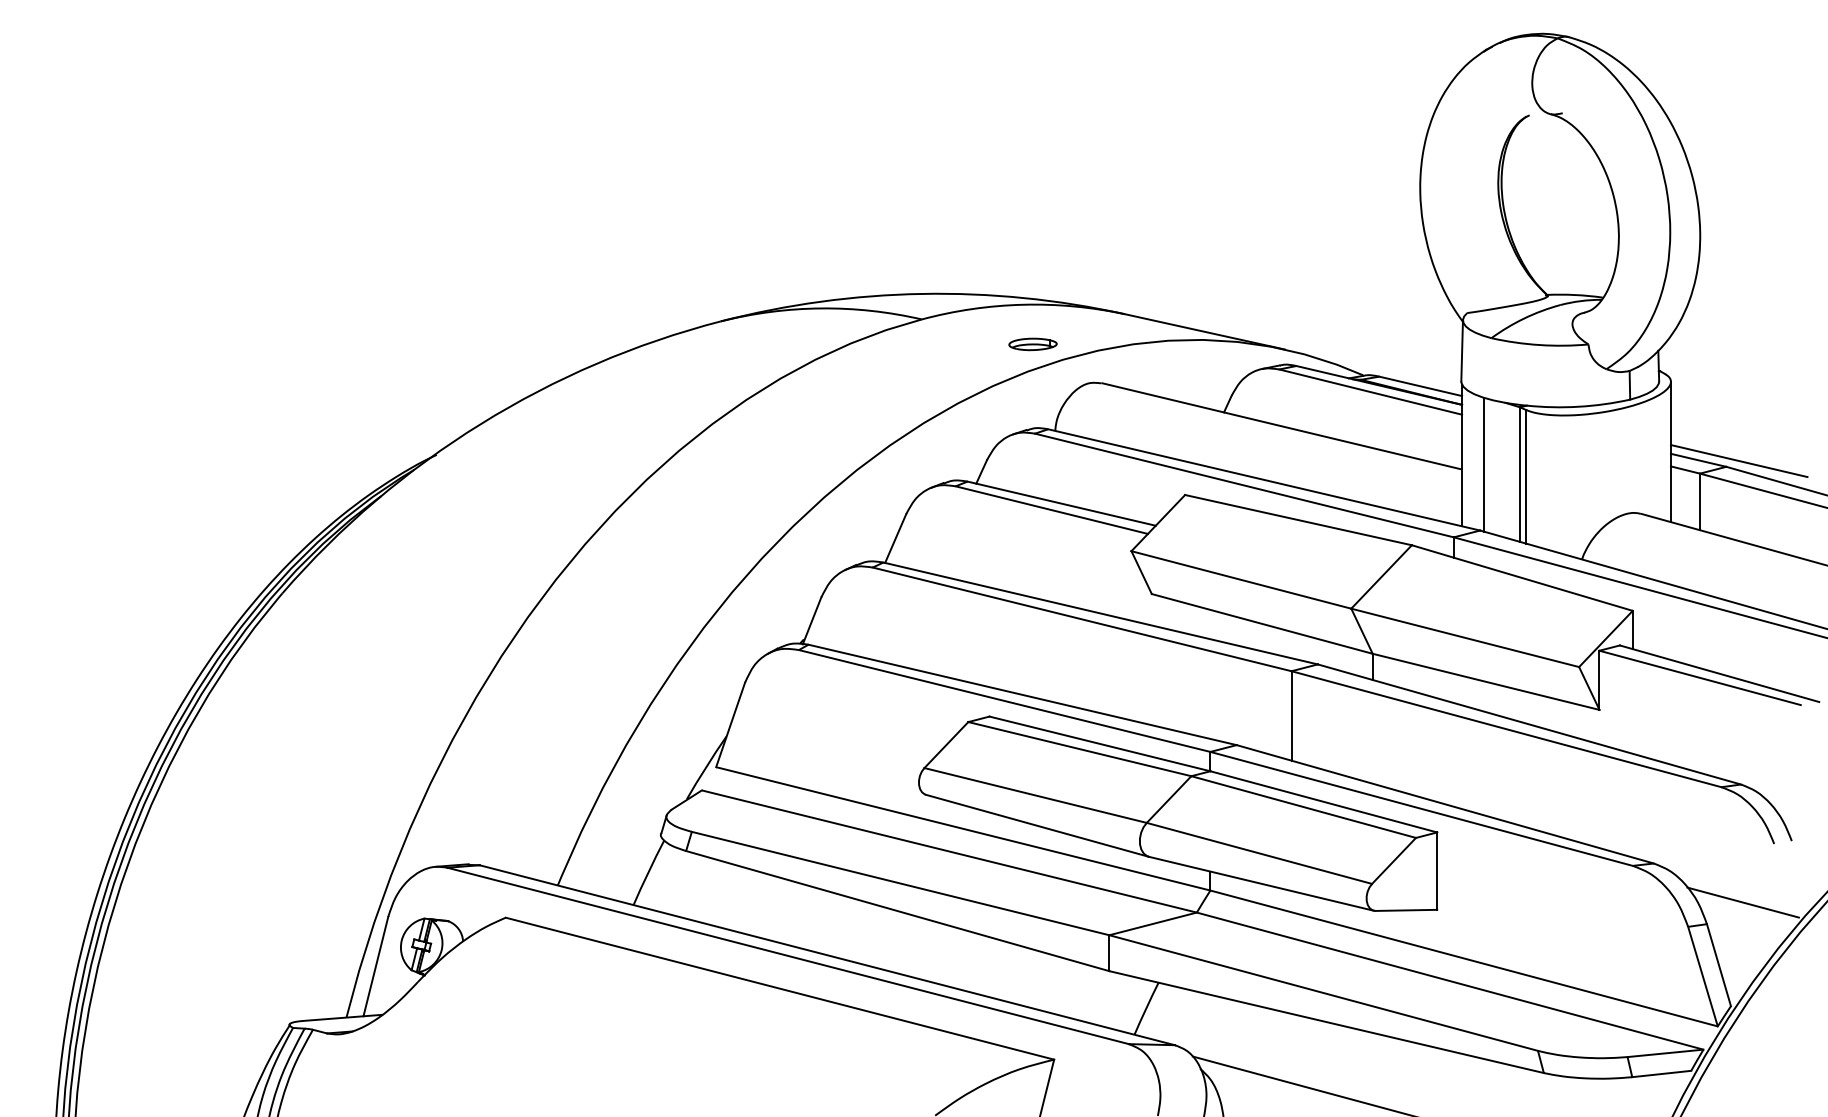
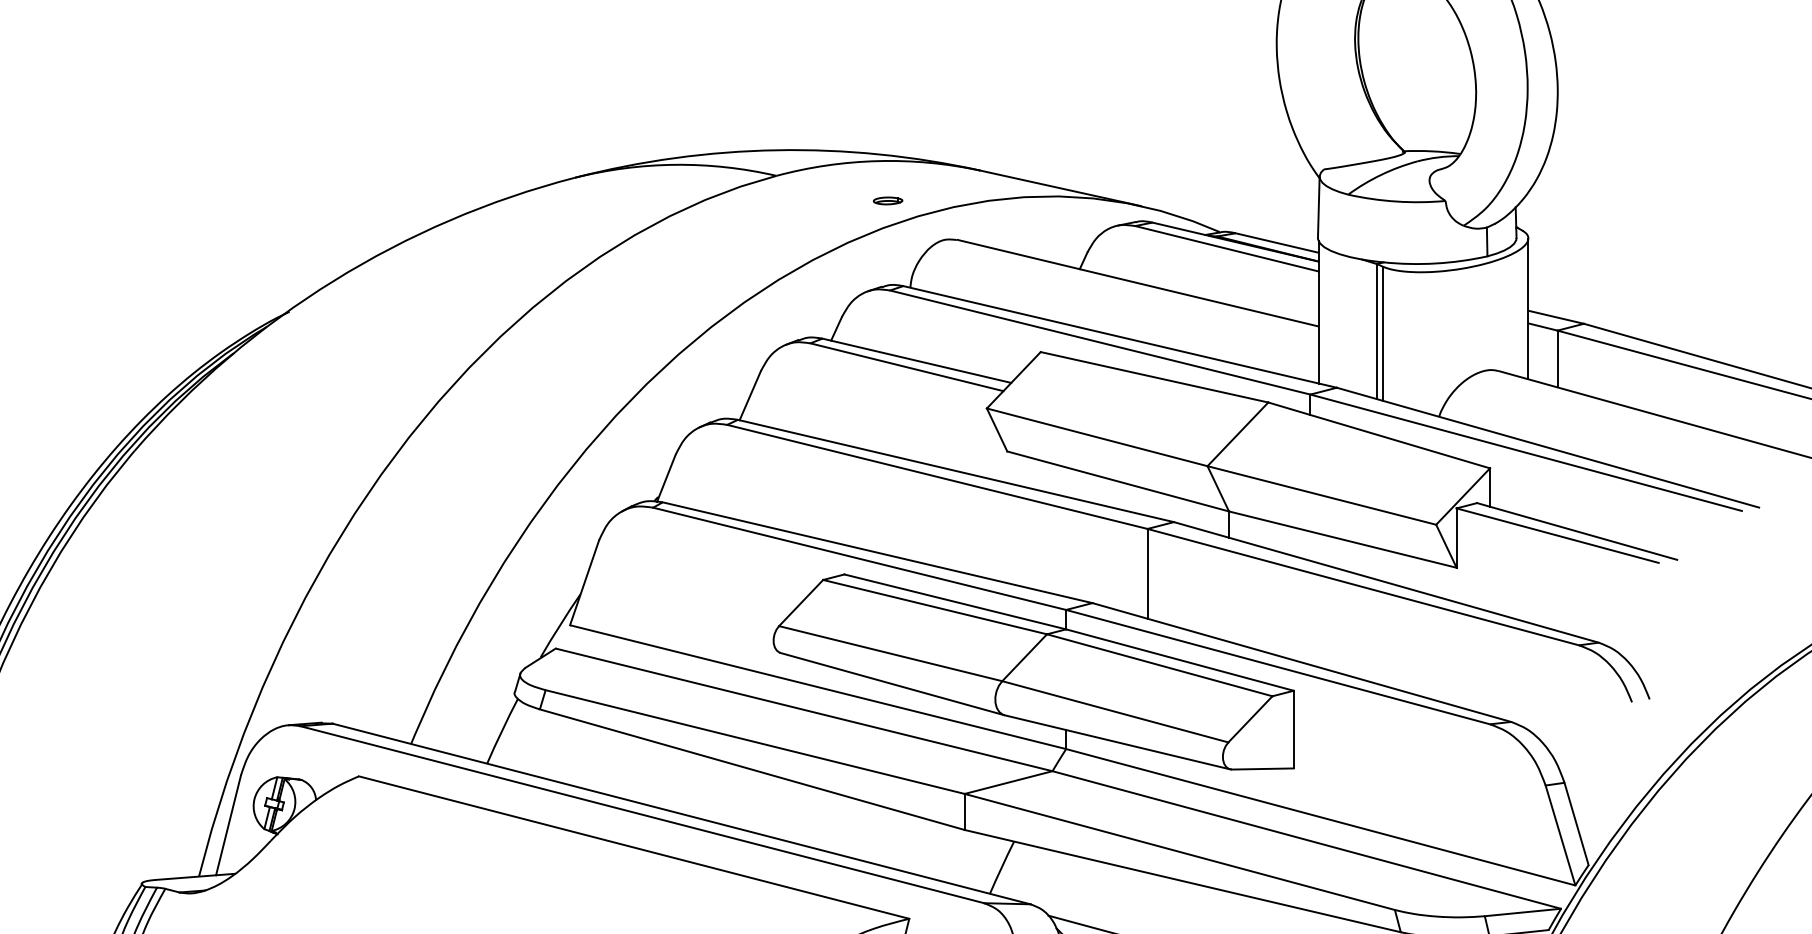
part: (1032, 344) -> (887, 201), size x0.6
line: (1738, 461) -> (1596, 318), removed
line: (1484, 464) -> (1341, 321), removed
line: (1742, 902) -> (1600, 761), removed

